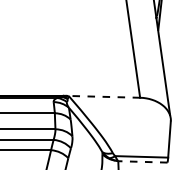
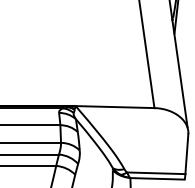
line: (103, 97) -> (114, 107), dashed -> solid
line: (142, 161) -> (157, 178), dashed -> solid

